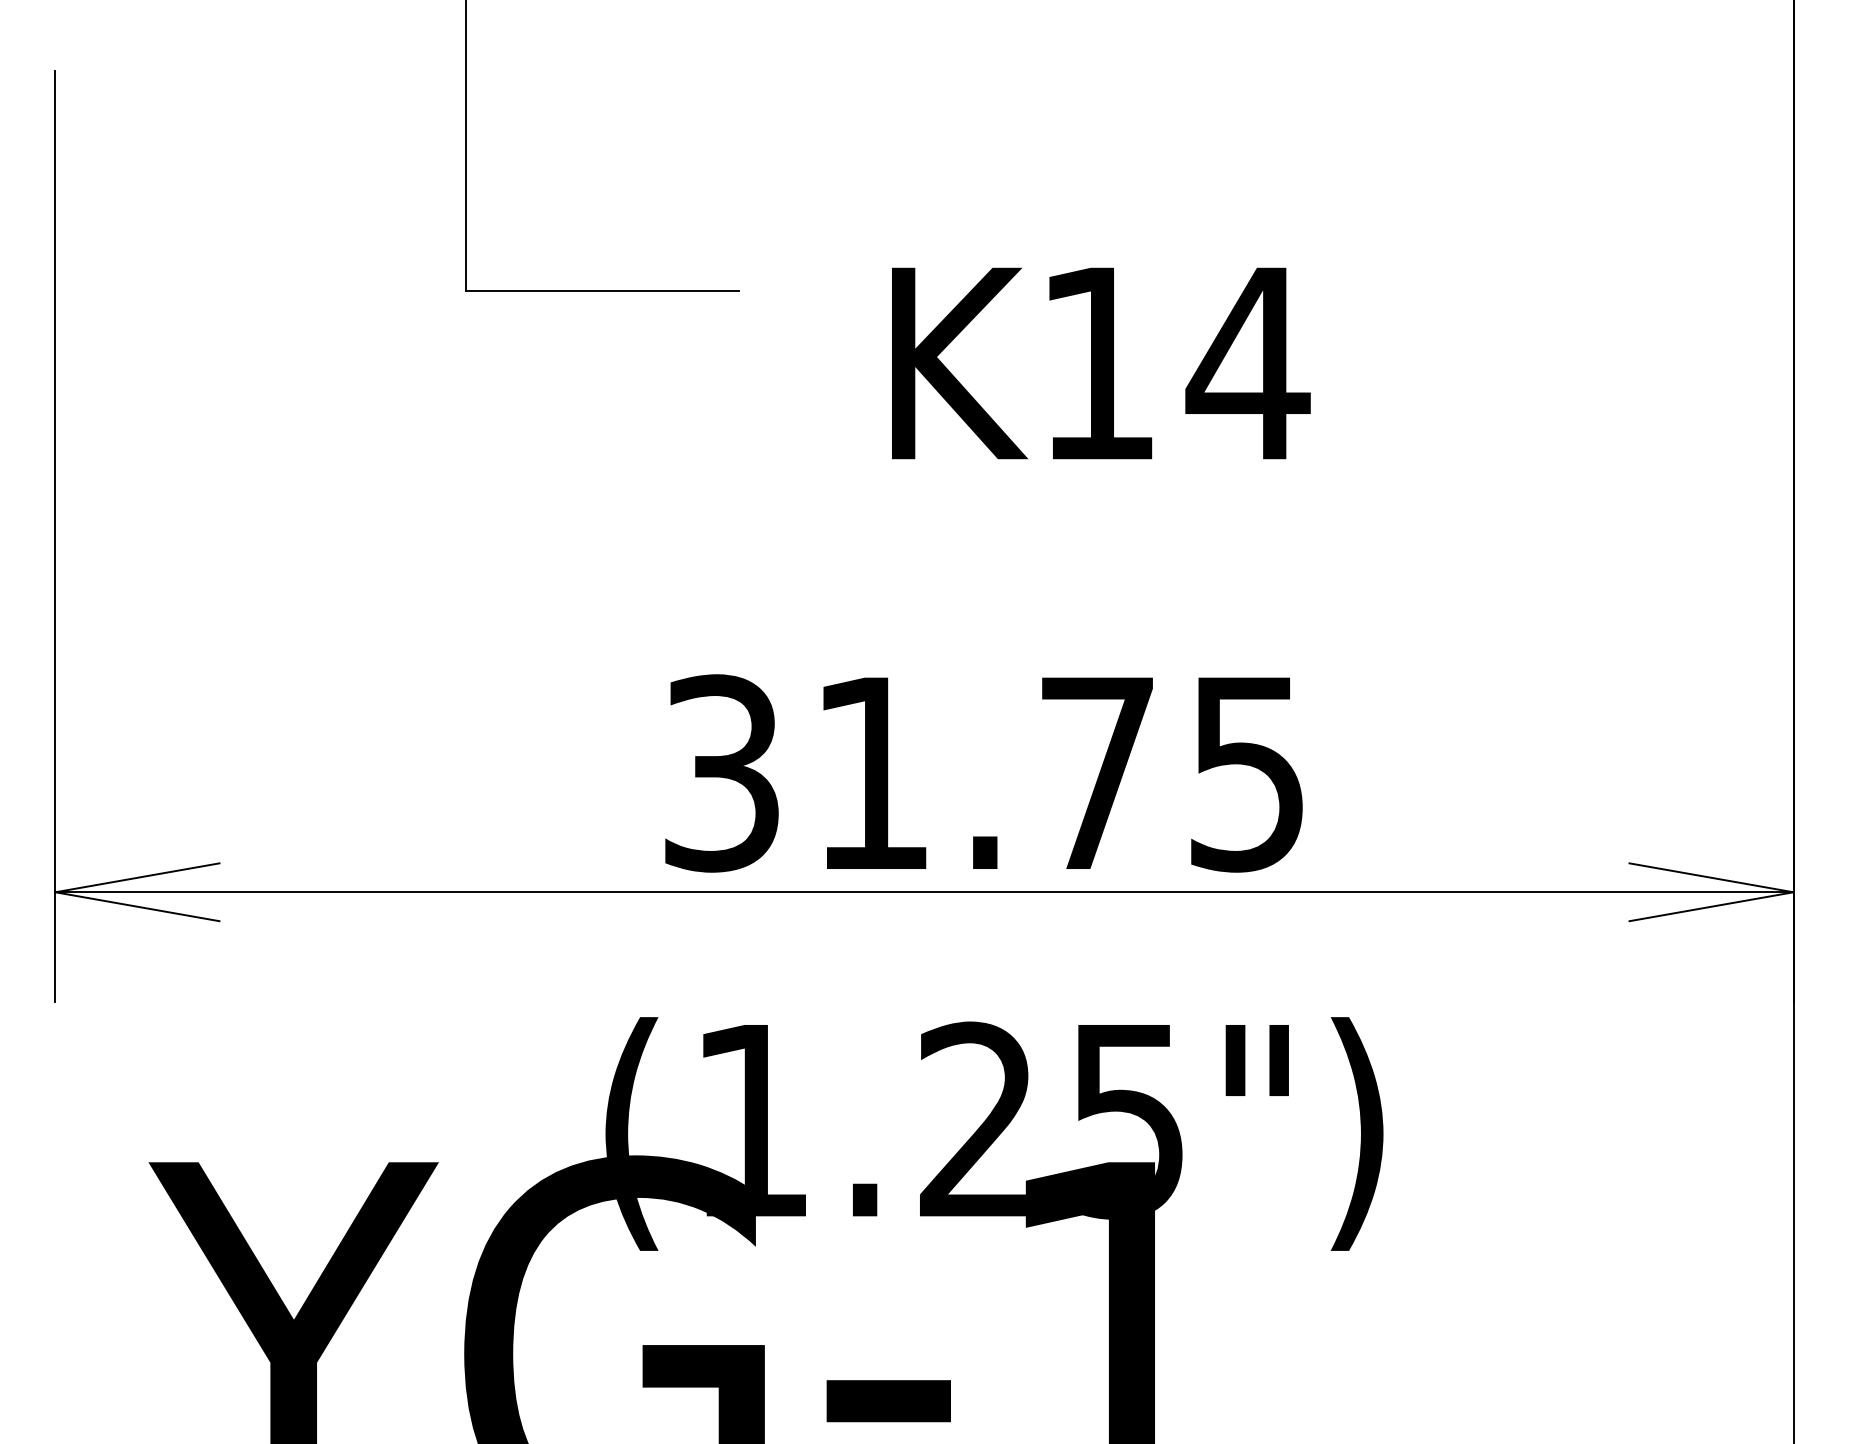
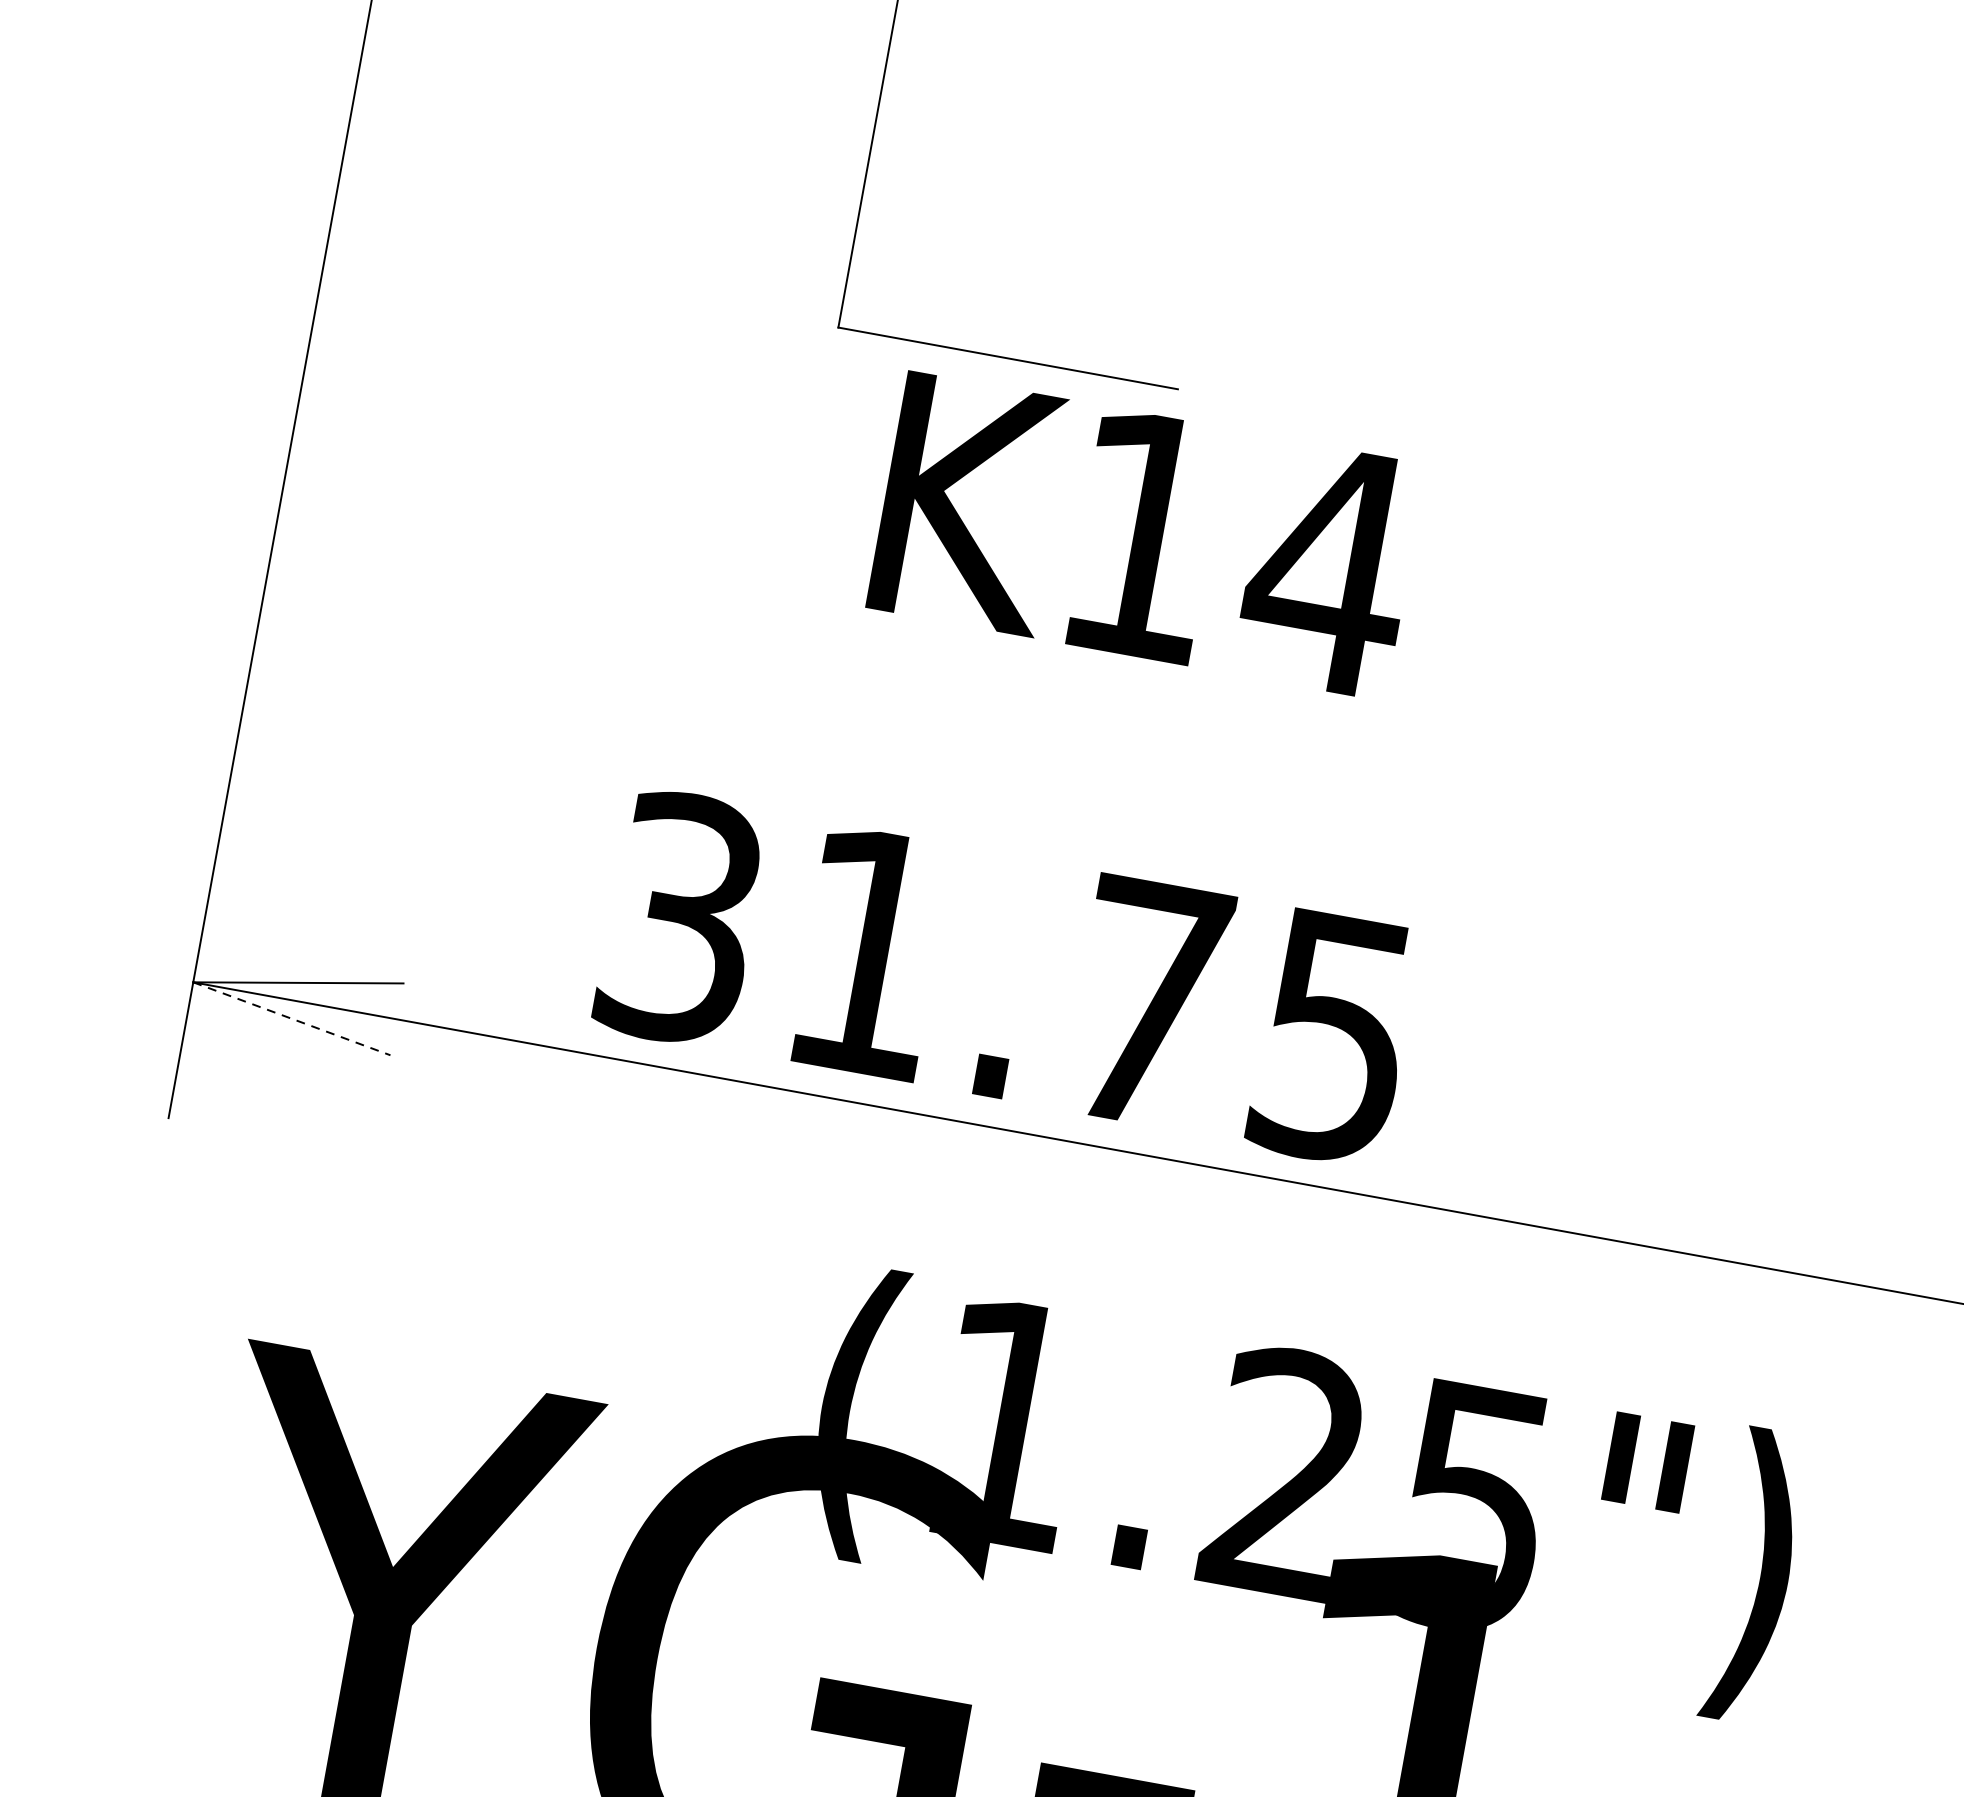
text: (1101, 363) -> (1146, 536), moved
text: (983, 773) -> (1006, 977), moved
line: (137, 906) -> (291, 1018), solid -> dashed

